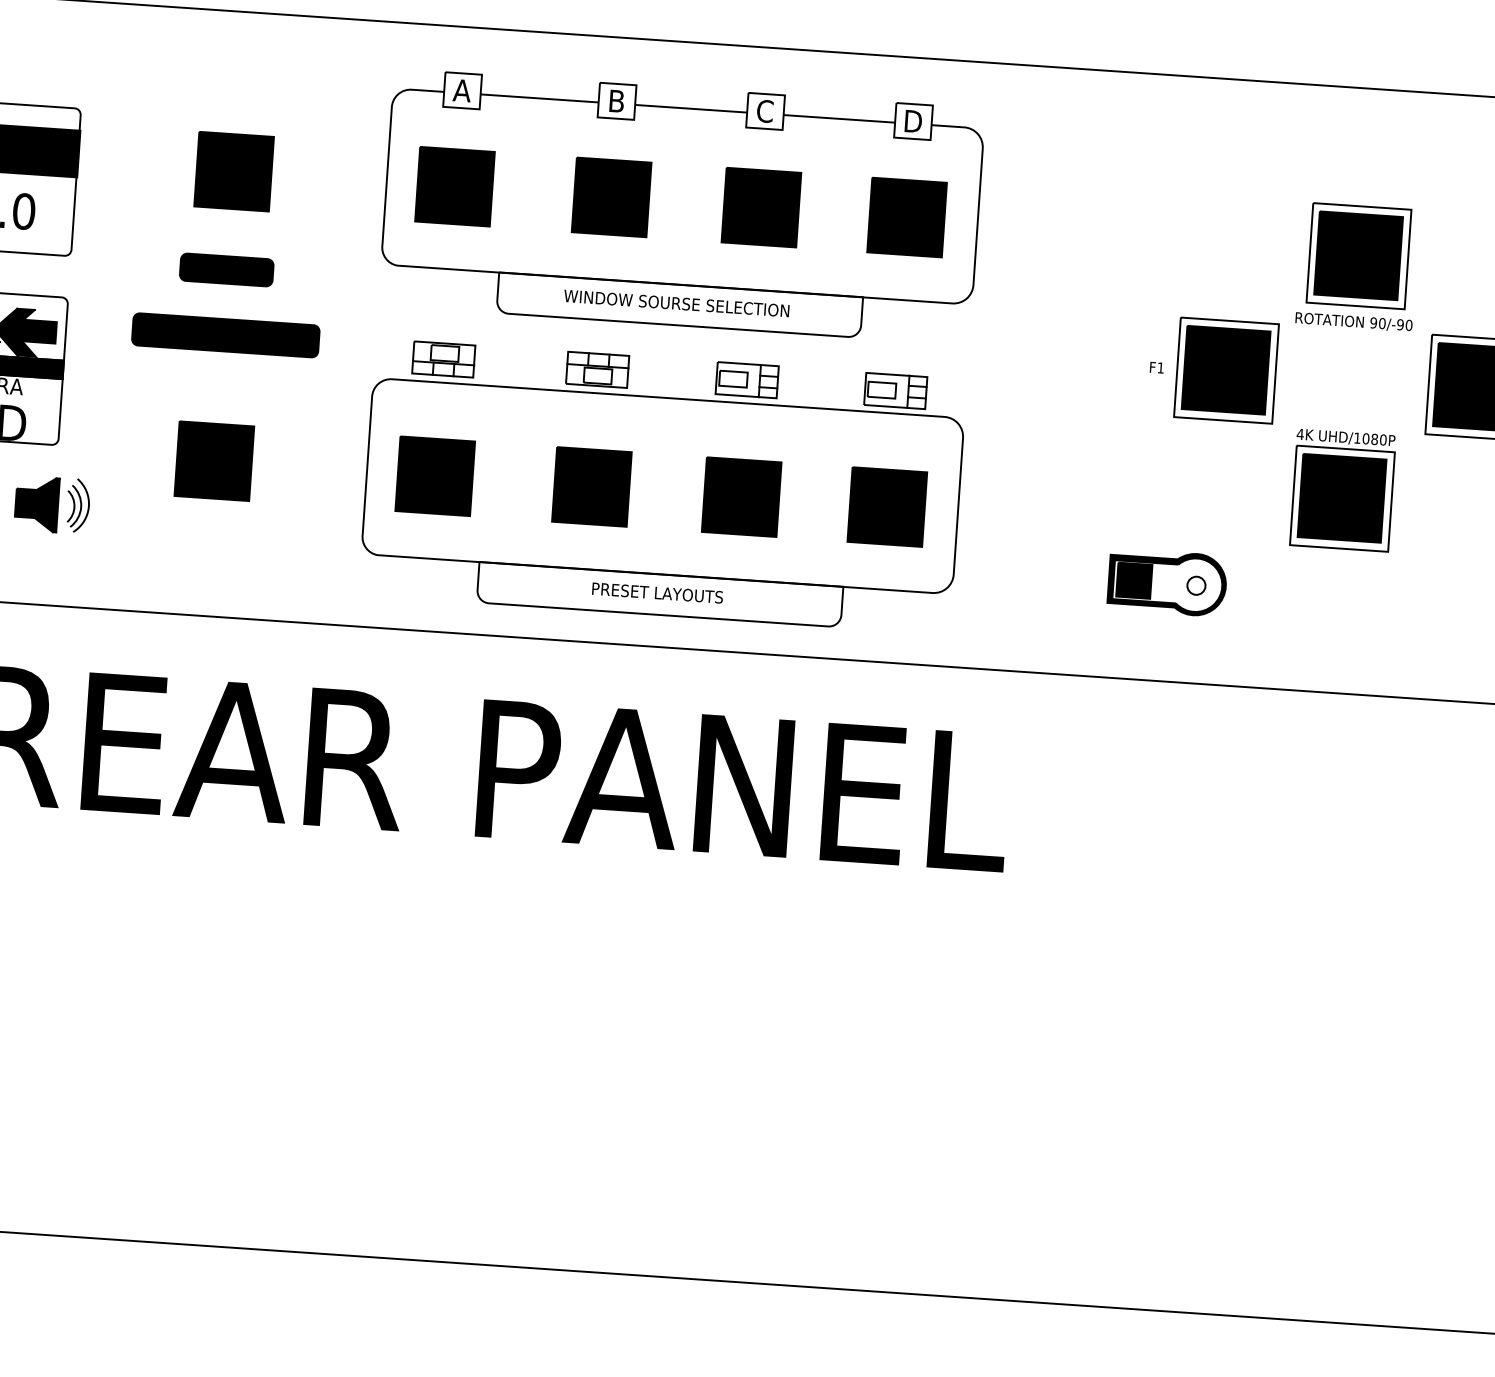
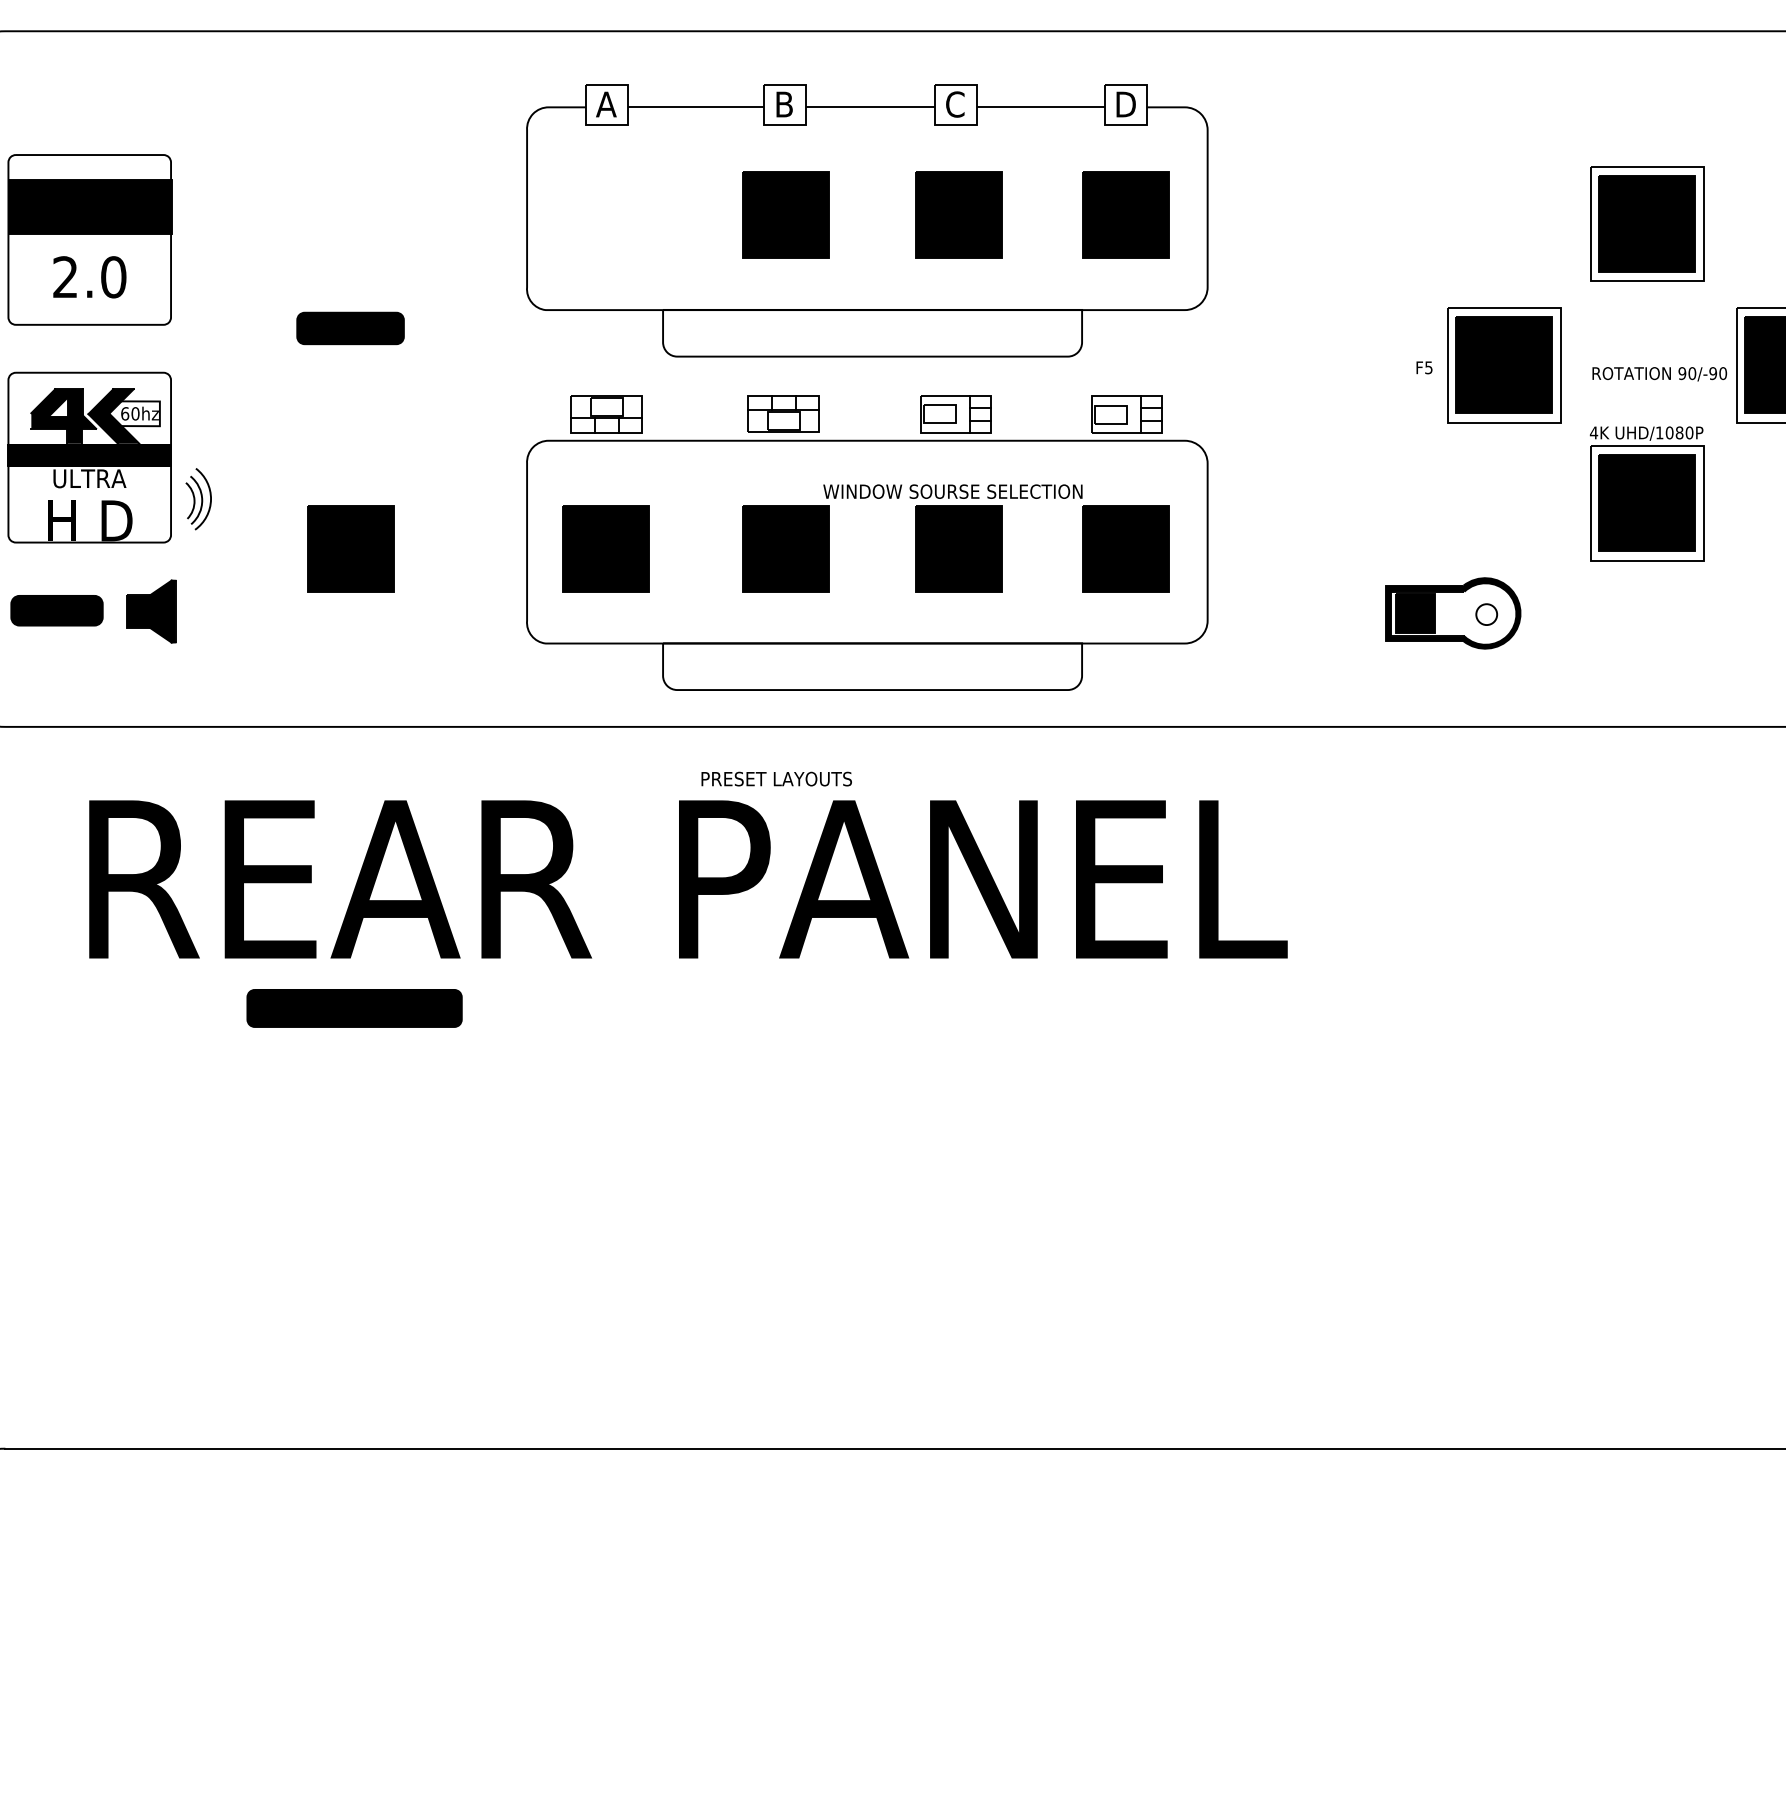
part: (233, 171) -> (350, 214), removed
part: (454, 186) -> (605, 214), removed
text: (676, 303) -> (952, 491), moved
text: (1353, 322) -> (1659, 374), moved
fill: (34, 331) -> (134, 413), removed
part: (225, 335) -> (354, 1008), moved
text: (1160, 367) -> (1428, 367), F1 -> F5
part: (78, 505) -> (198, 499), moved
text: (657, 592) -> (776, 778), moved

